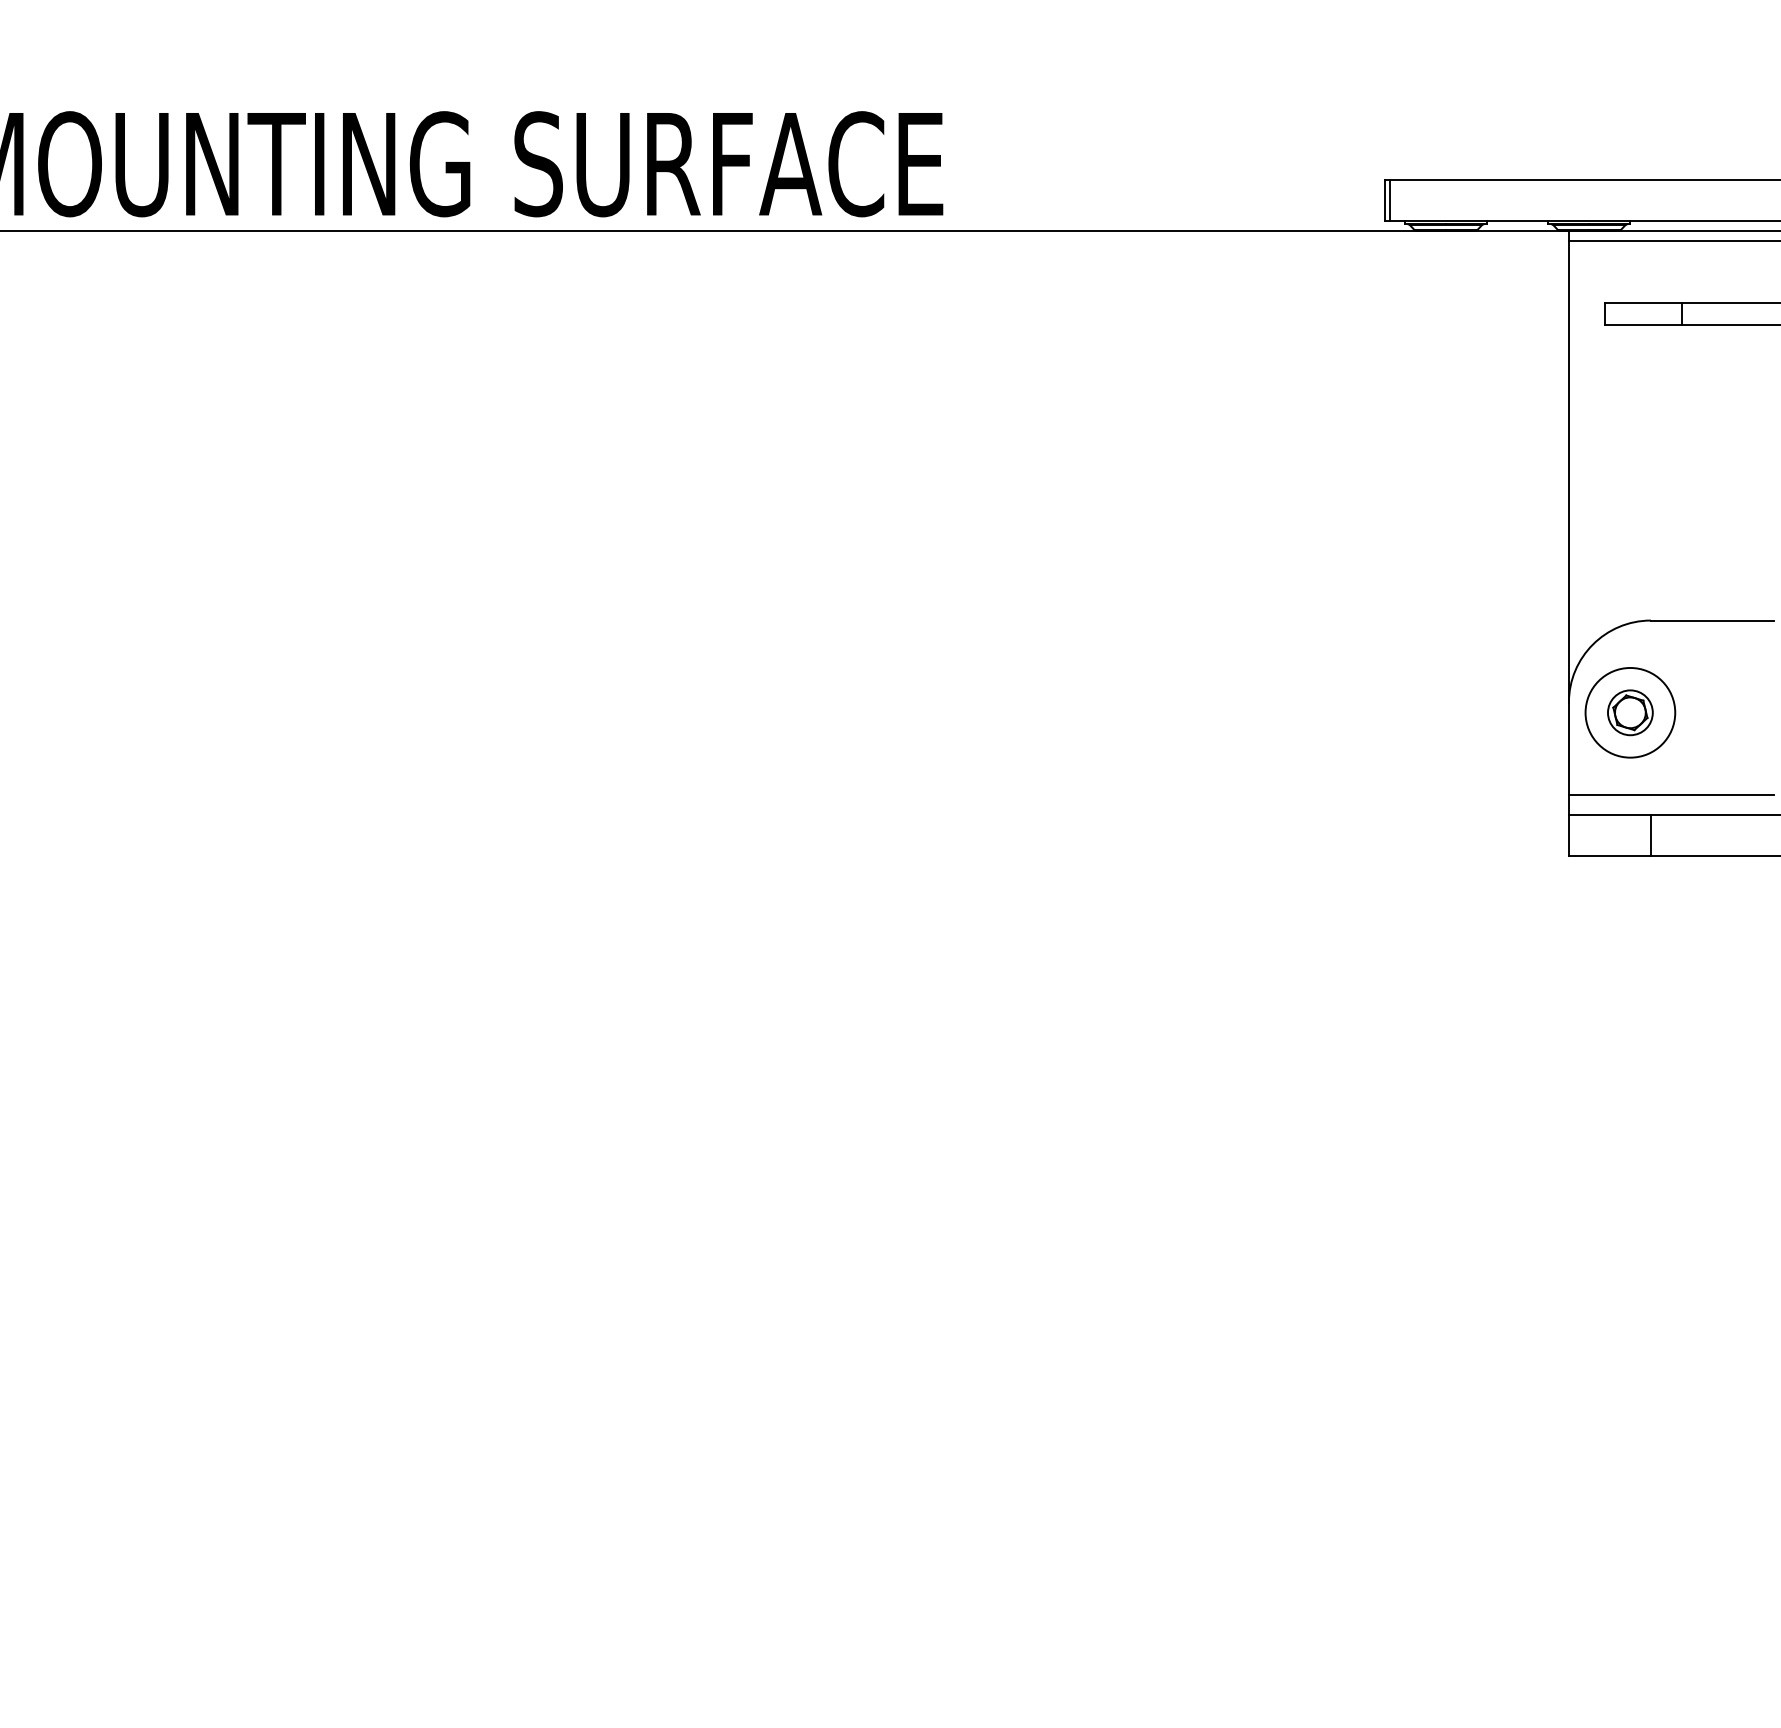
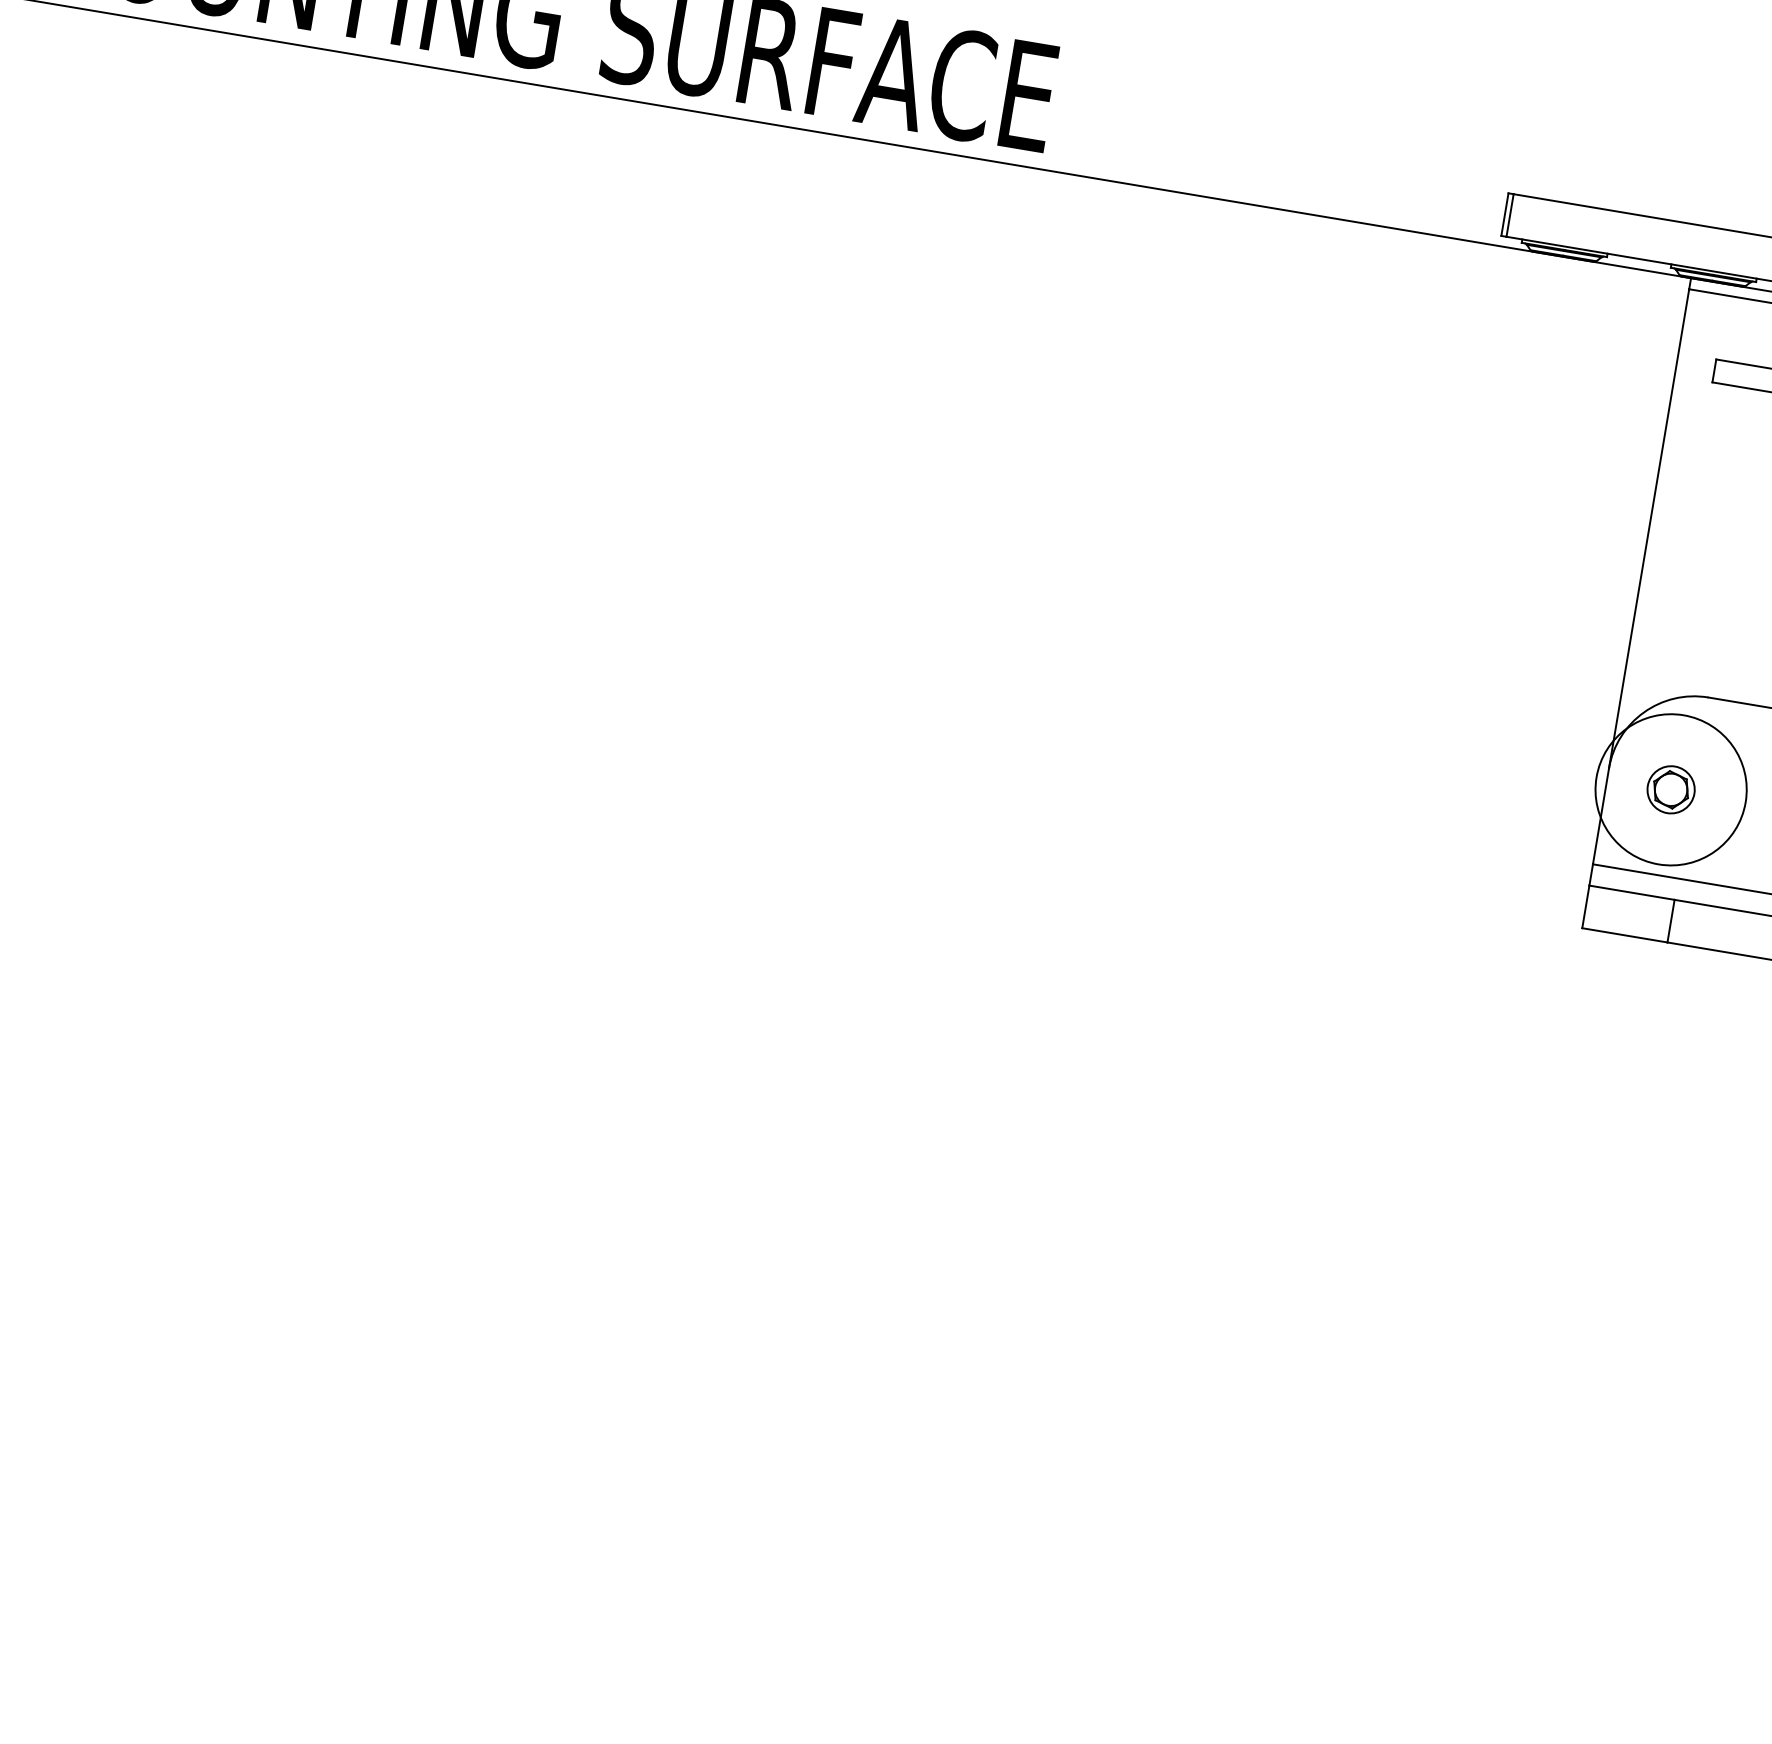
circle: (1630, 712) -> (1671, 789), size x1.6

